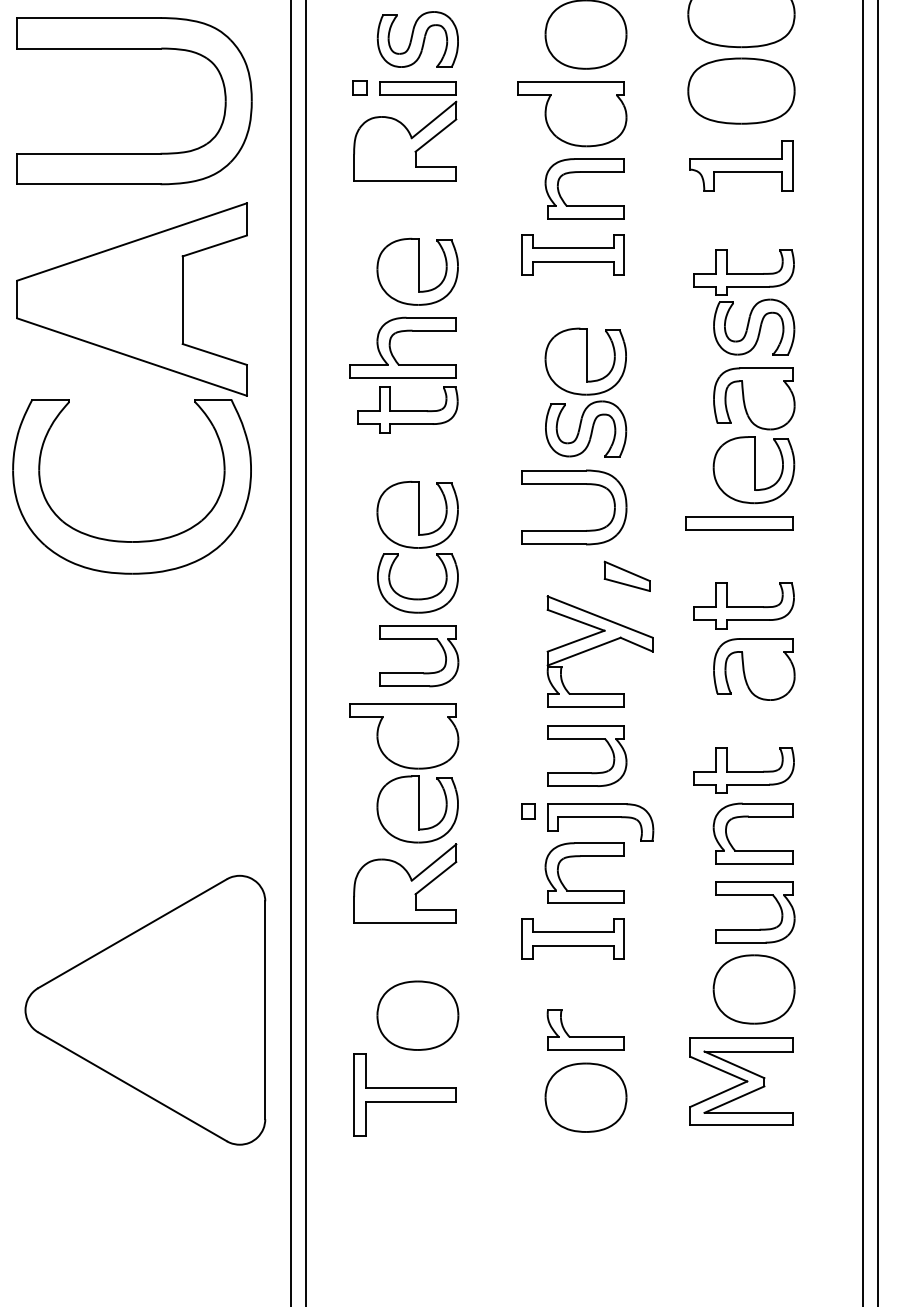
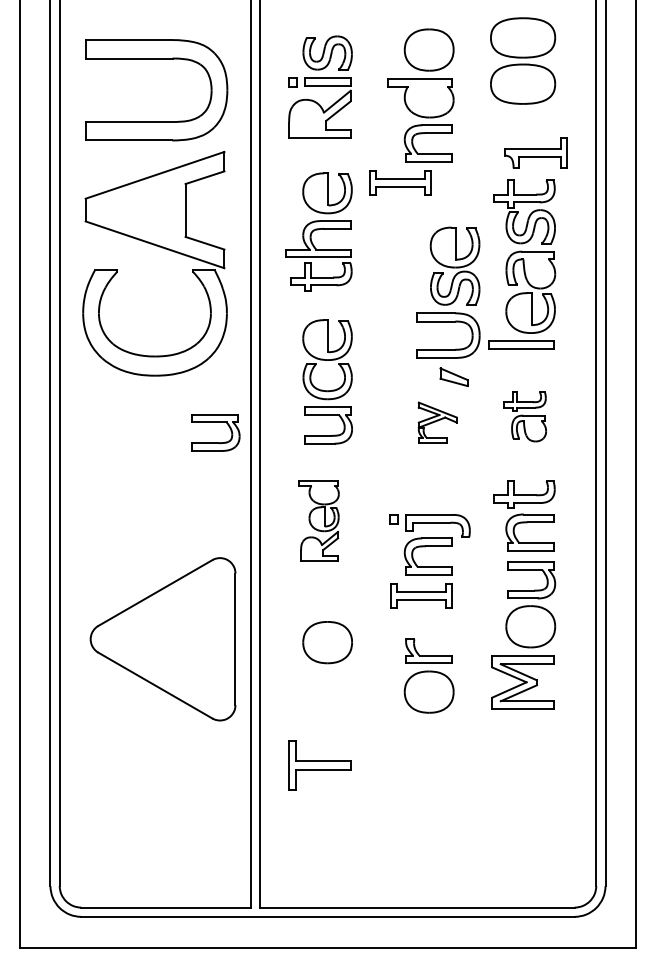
part: (740, 164) -> (535, 152), moved
part: (573, 253) -> (400, 182), moved
part: (574, 436) -> (448, 292), moved
part: (743, 641) -> (524, 416), size x0.7
part: (599, 651) -> (437, 422), size x0.6
part: (586, 739) -> (215, 422), moved
part: (402, 813) -> (318, 520), size x0.6
part: (404, 1095) -> (319, 765), moved

